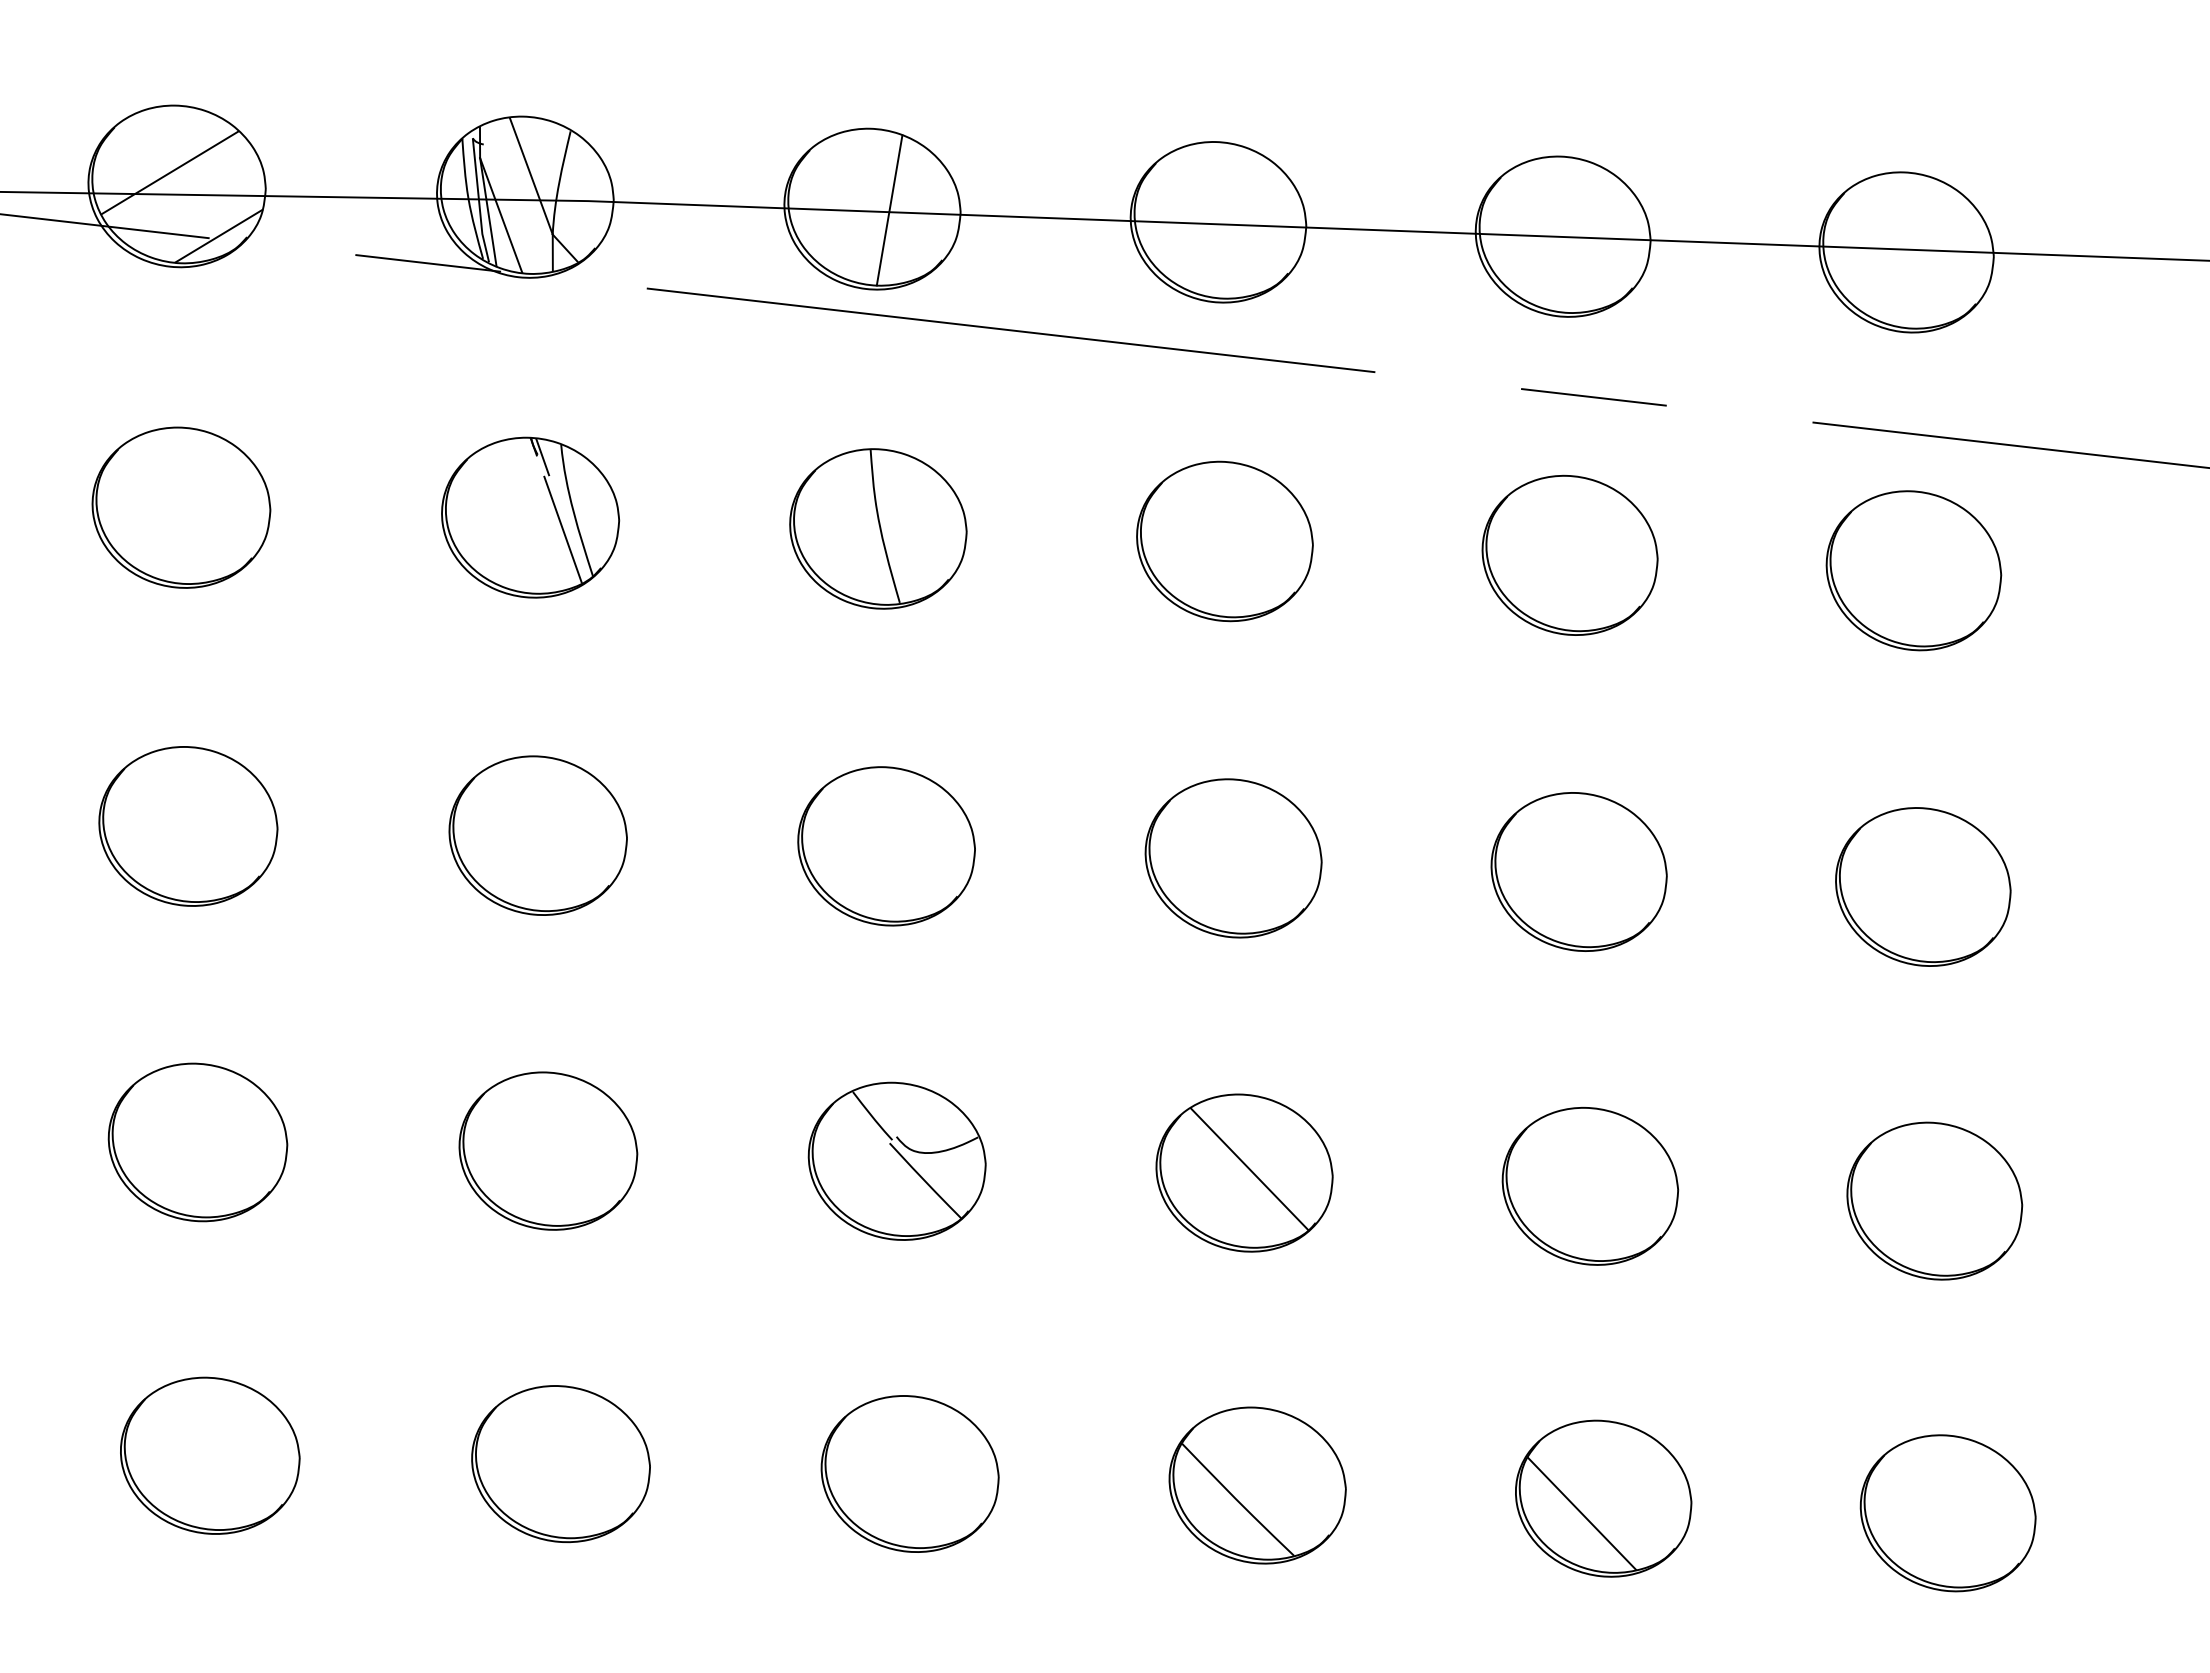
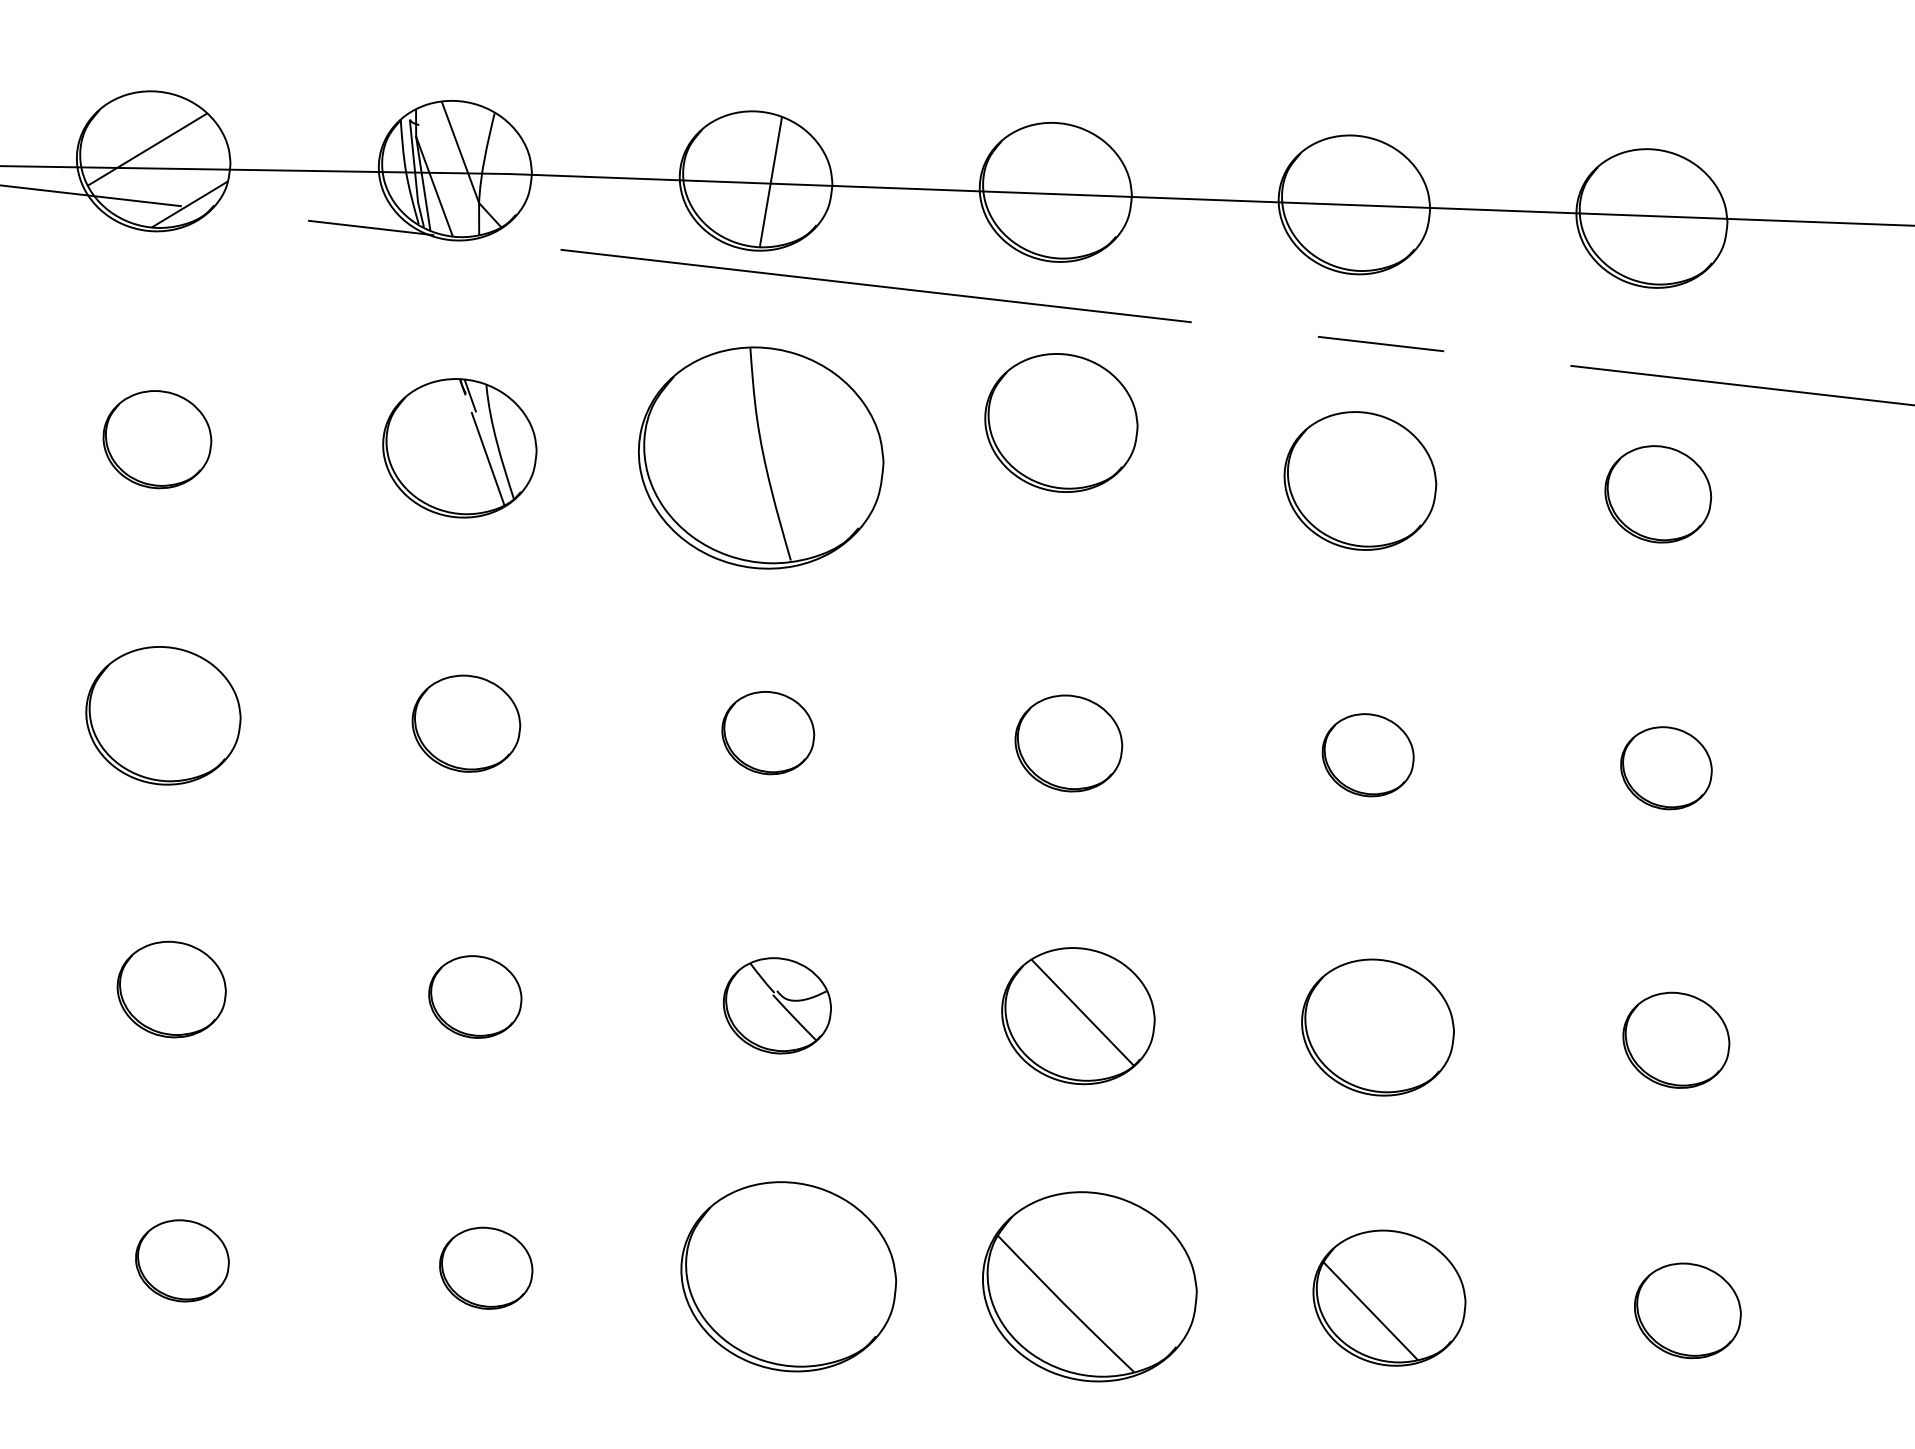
part: (181, 507) -> (157, 439), size x0.7
part: (878, 528) -> (761, 457), size x1.6
part: (1224, 541) -> (1061, 423), moved
part: (1913, 570) -> (1657, 494), size x0.7
part: (537, 835) -> (465, 723), size x0.7
part: (886, 846) -> (768, 733), size x0.6
part: (1233, 858) -> (1068, 743), size x0.7
part: (1578, 871) -> (1367, 754), size x0.6
part: (1923, 886) -> (1666, 767), size x0.6
part: (197, 1142) -> (171, 989), size x0.7
part: (548, 1150) -> (475, 996), size x0.6
part: (896, 1160) -> (776, 1005), size x0.7
part: (1934, 1200) -> (1676, 1039), size x0.7
part: (210, 1455) -> (182, 1260), size x0.6
part: (560, 1464) -> (485, 1268), size x0.6
part: (909, 1473) -> (788, 1276), size x1.4
part: (1257, 1485) -> (1089, 1286), size x1.4
part: (1947, 1513) -> (1687, 1310), size x0.7

